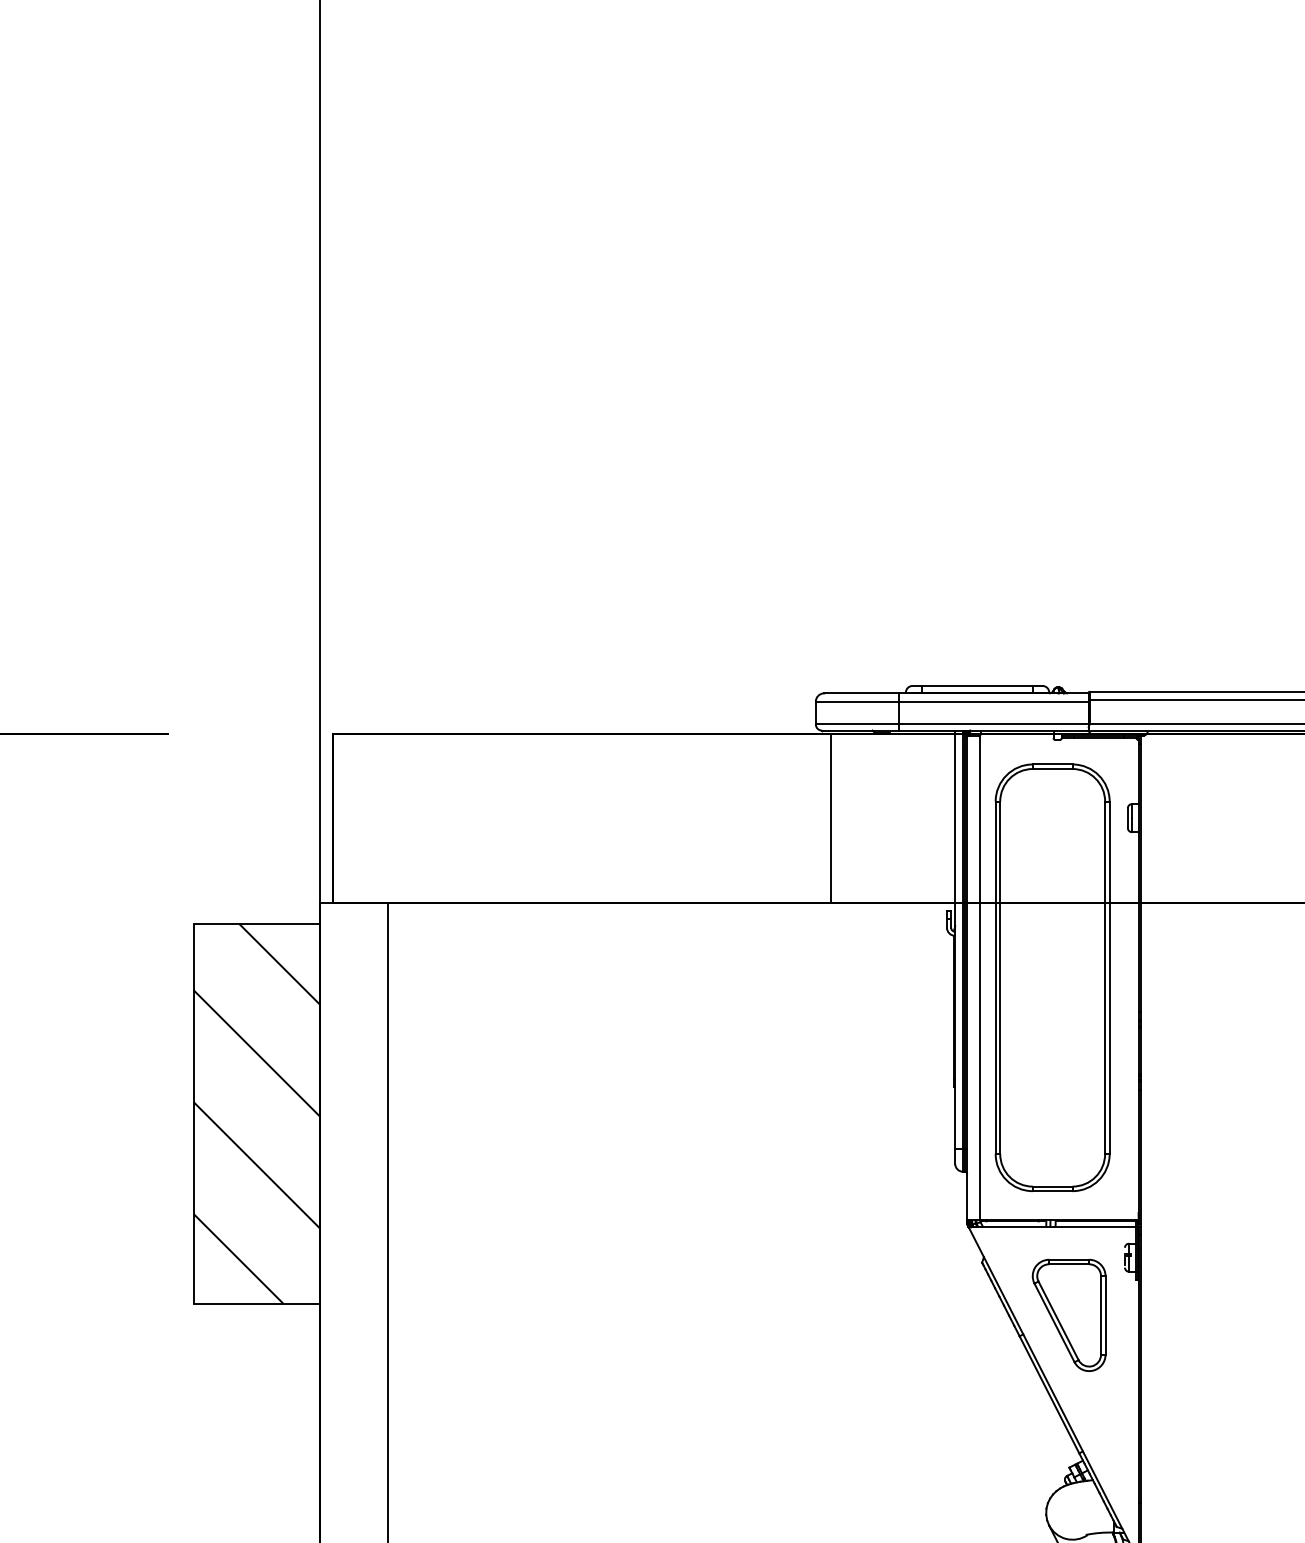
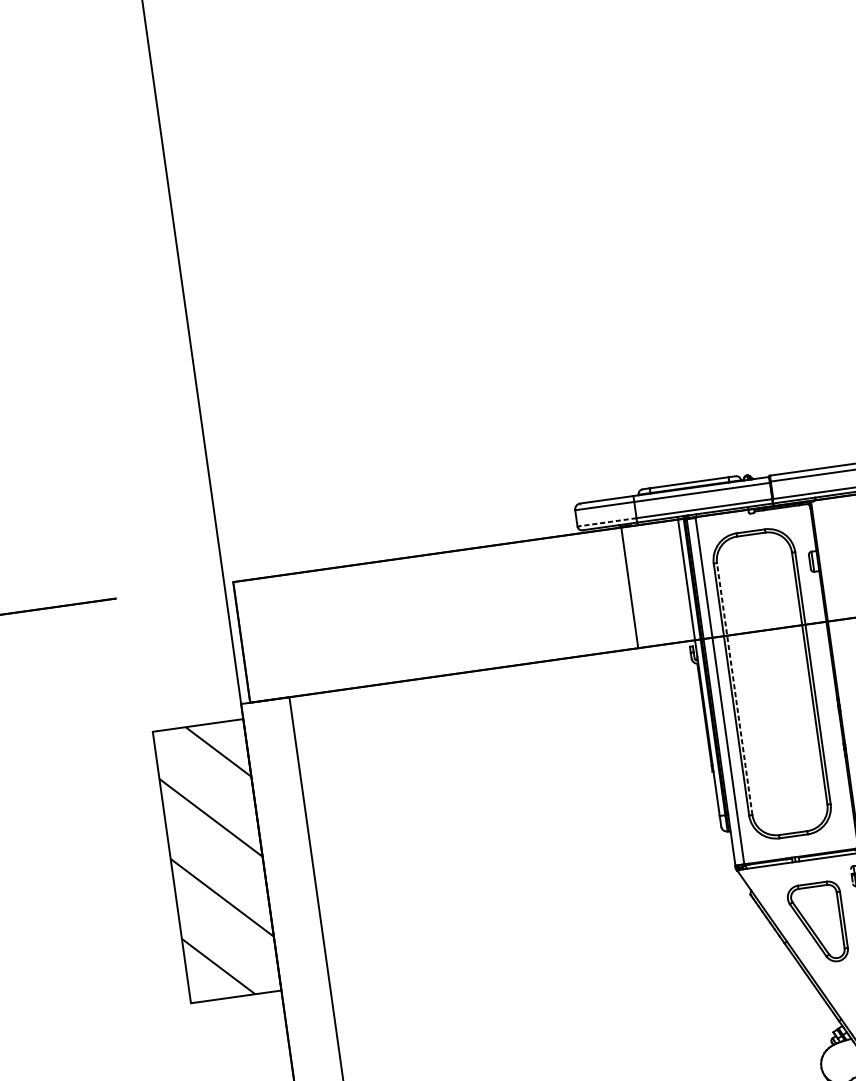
line: (856, 724) -> (606, 522), solid -> dashed
line: (830, 818) -> (629, 587), moved
line: (1000, 977) -> (734, 688), solid -> dashed

